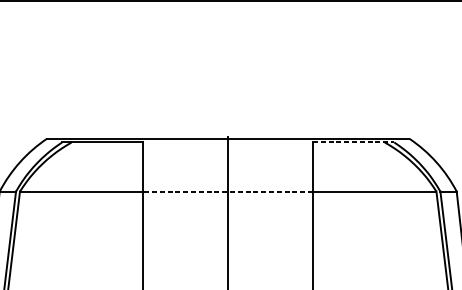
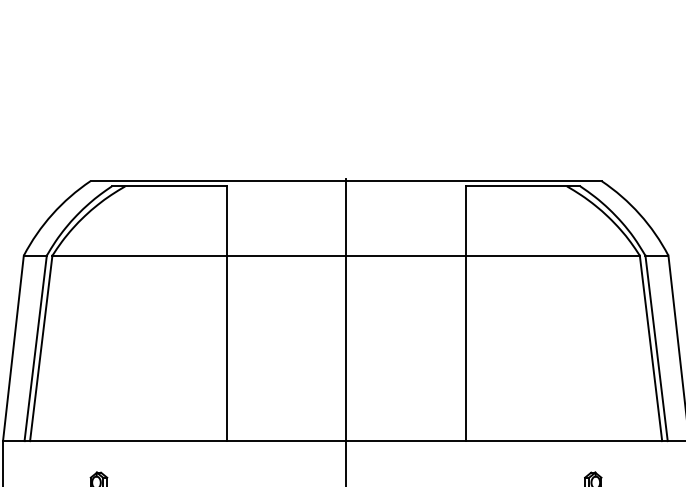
line: (353, 142) -> (523, 186), dashed -> solid
line: (228, 191) -> (346, 255), dashed -> solid

